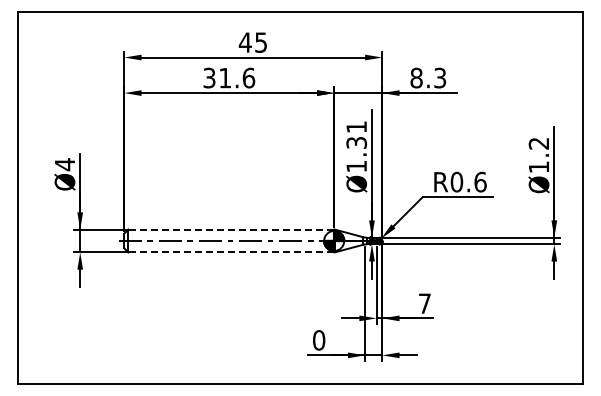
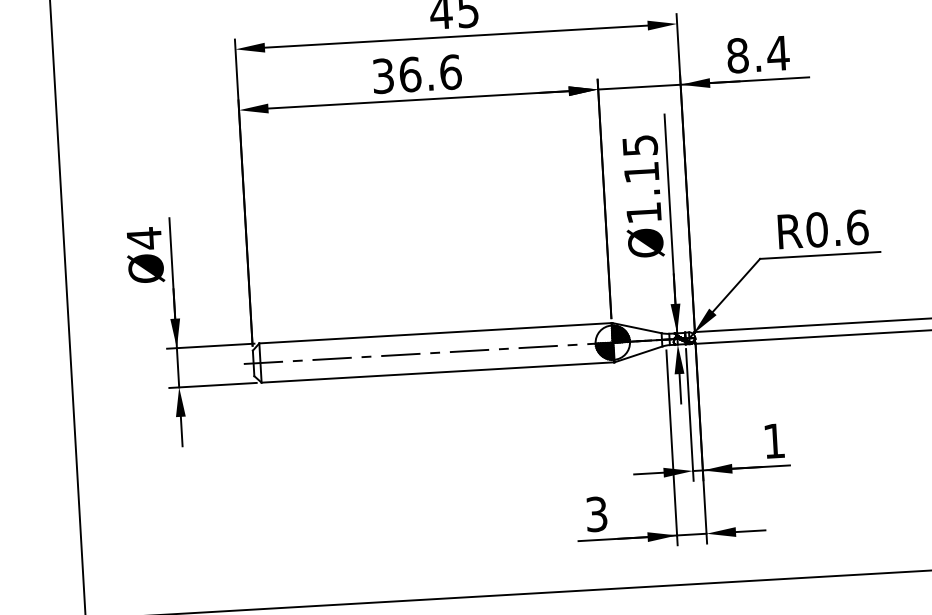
text: (225, 77) -> (410, 73), 31.6 -> 36.6
text: (439, 77) -> (776, 52), 8.3 -> 8.4
text: (356, 134) -> (640, 158), Ø1.31 -> Ø1.15
line: (231, 229) -> (435, 333), dashed -> solid
line: (231, 252) -> (438, 372), dashed -> solid
text: (424, 303) -> (773, 440), 7 -> 1
text: (319, 340) -> (597, 514), 0 -> 3

